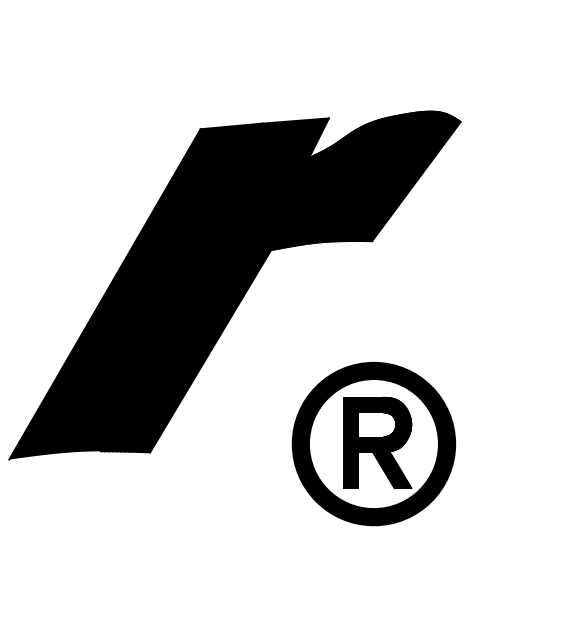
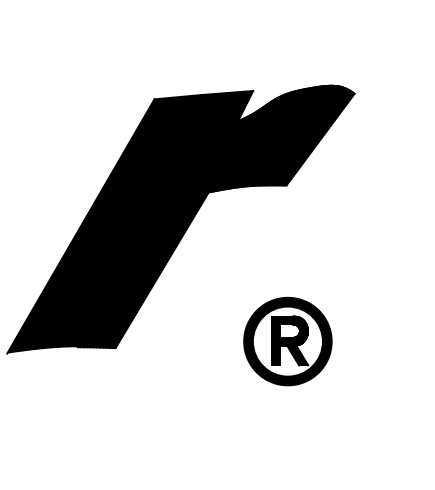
part: (373, 443) -> (287, 341), size x0.7

